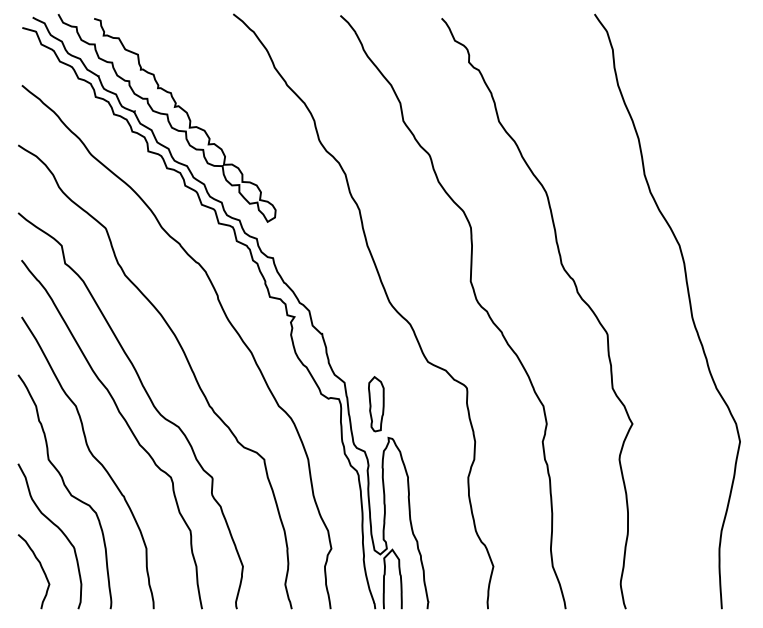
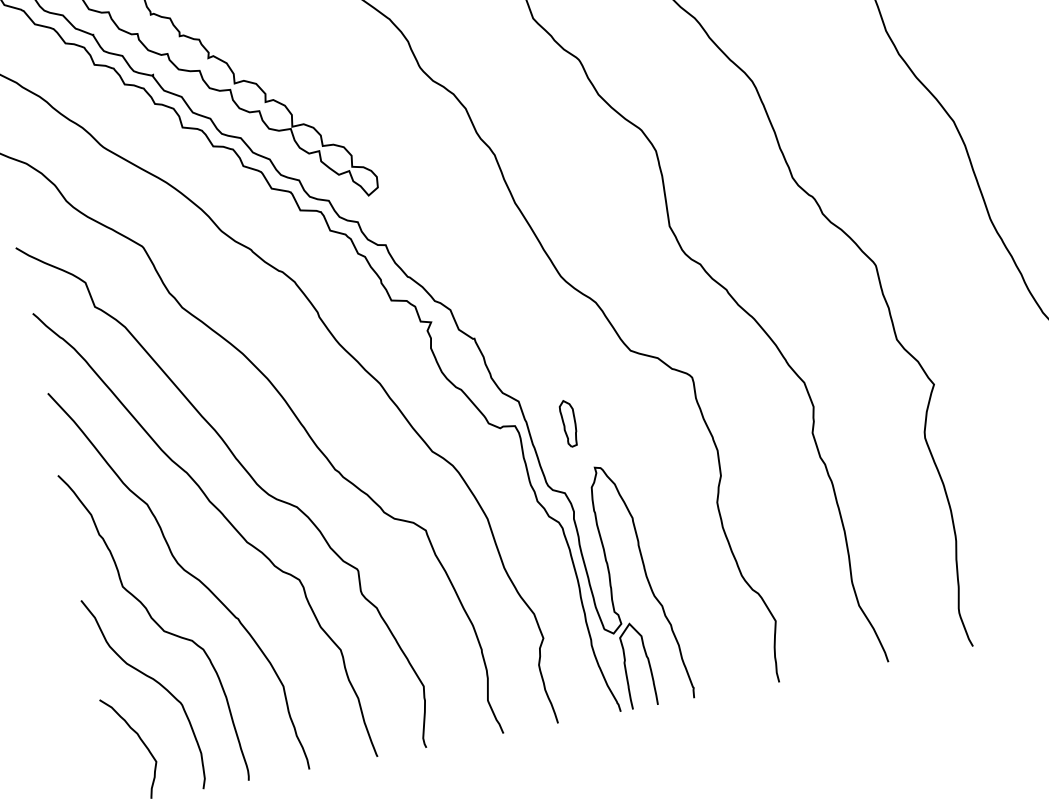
part: (376, 404) -> (569, 423), size x0.6

